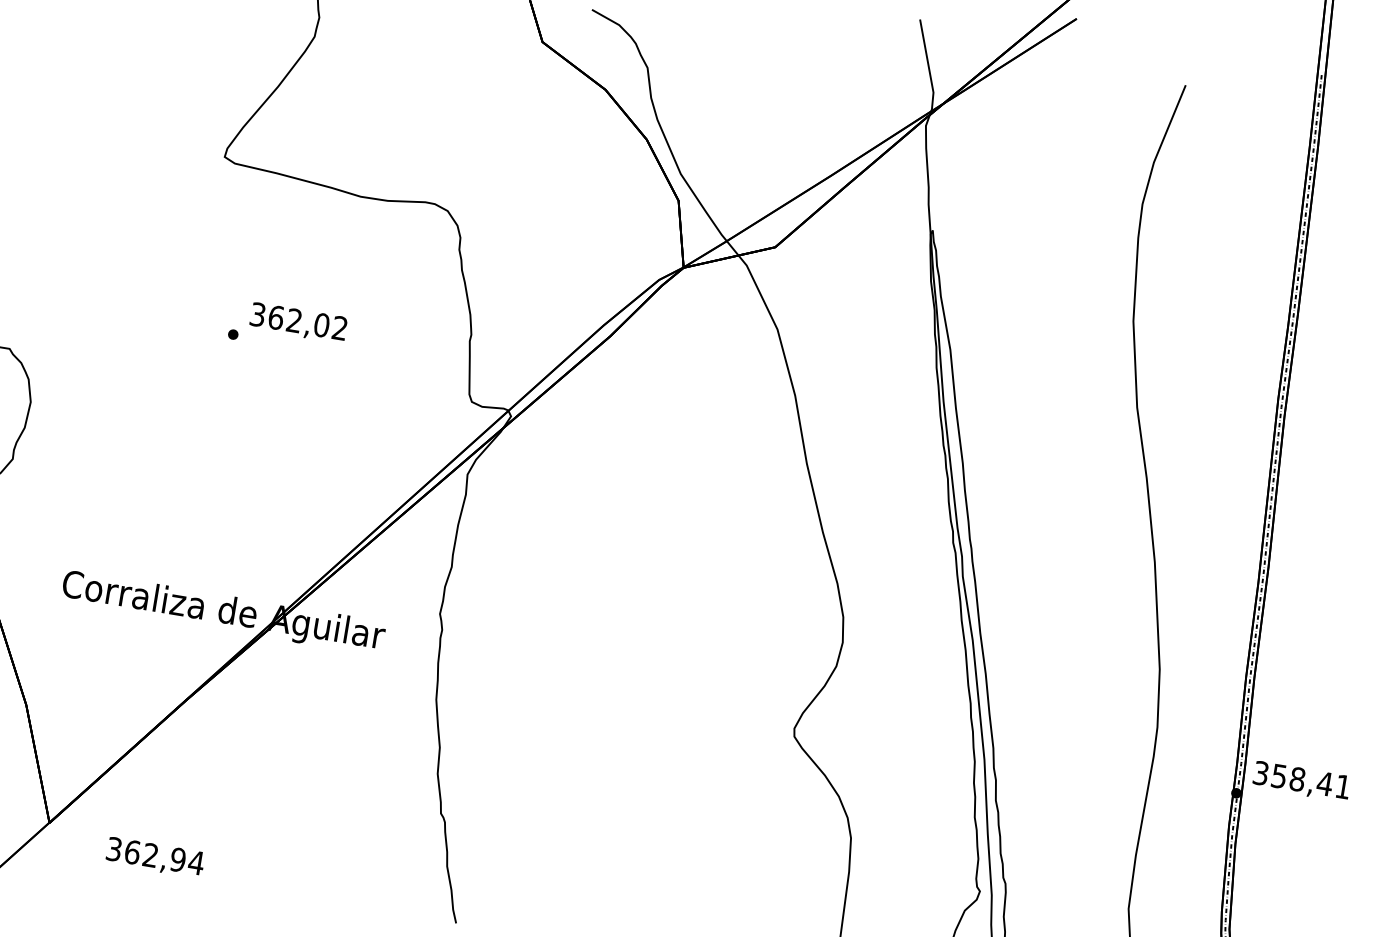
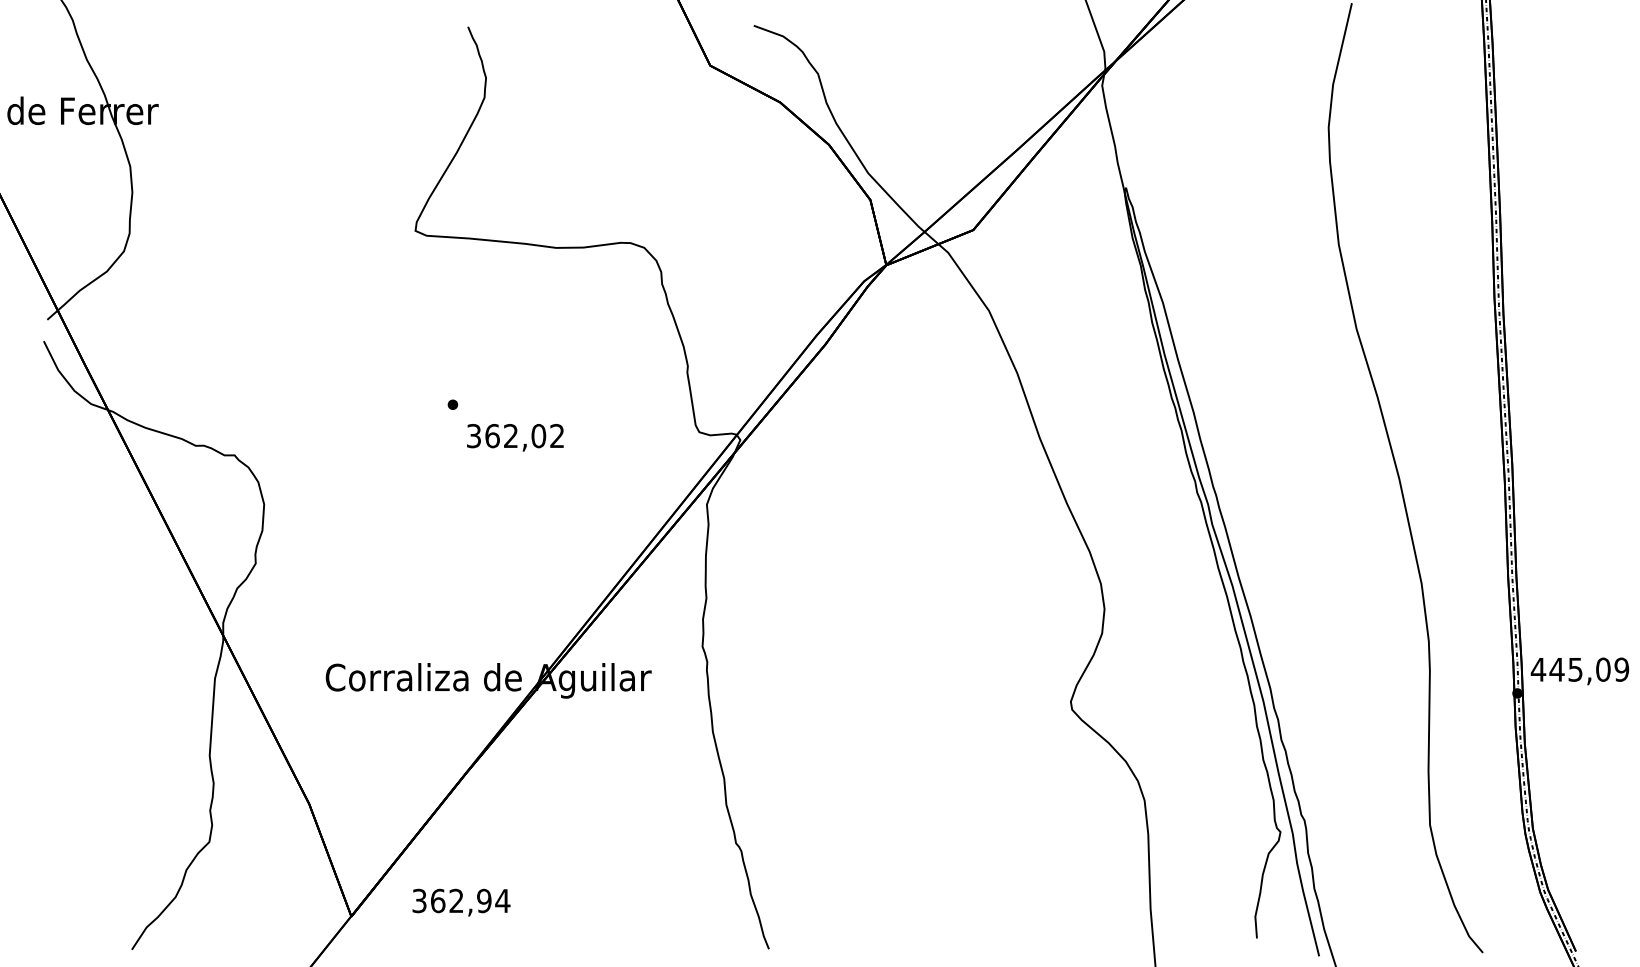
text: (298, 322) -> (515, 437), moved
text: (1301, 779) -> (1579, 669), 358,41 -> 445,09
text: (155, 857) -> (461, 902), moved

